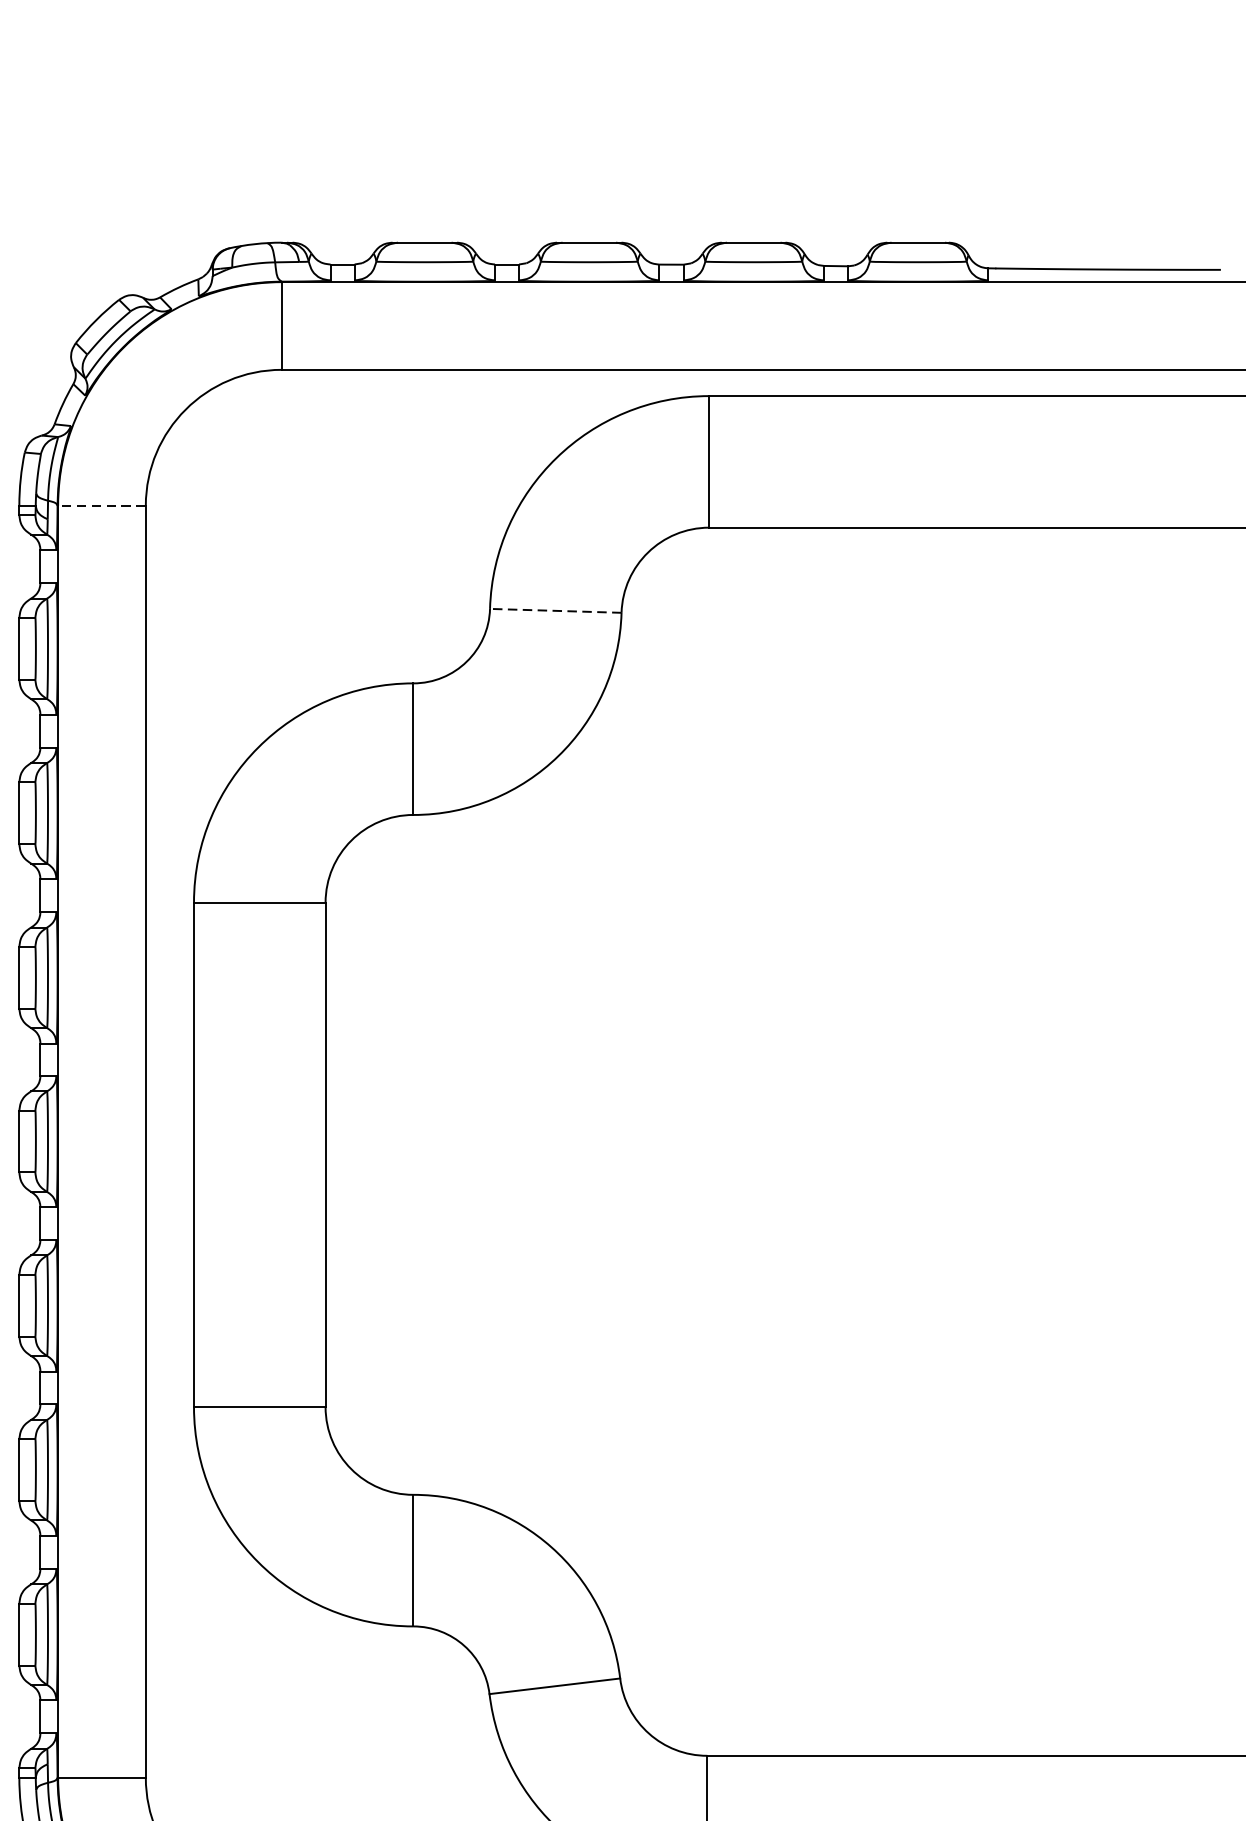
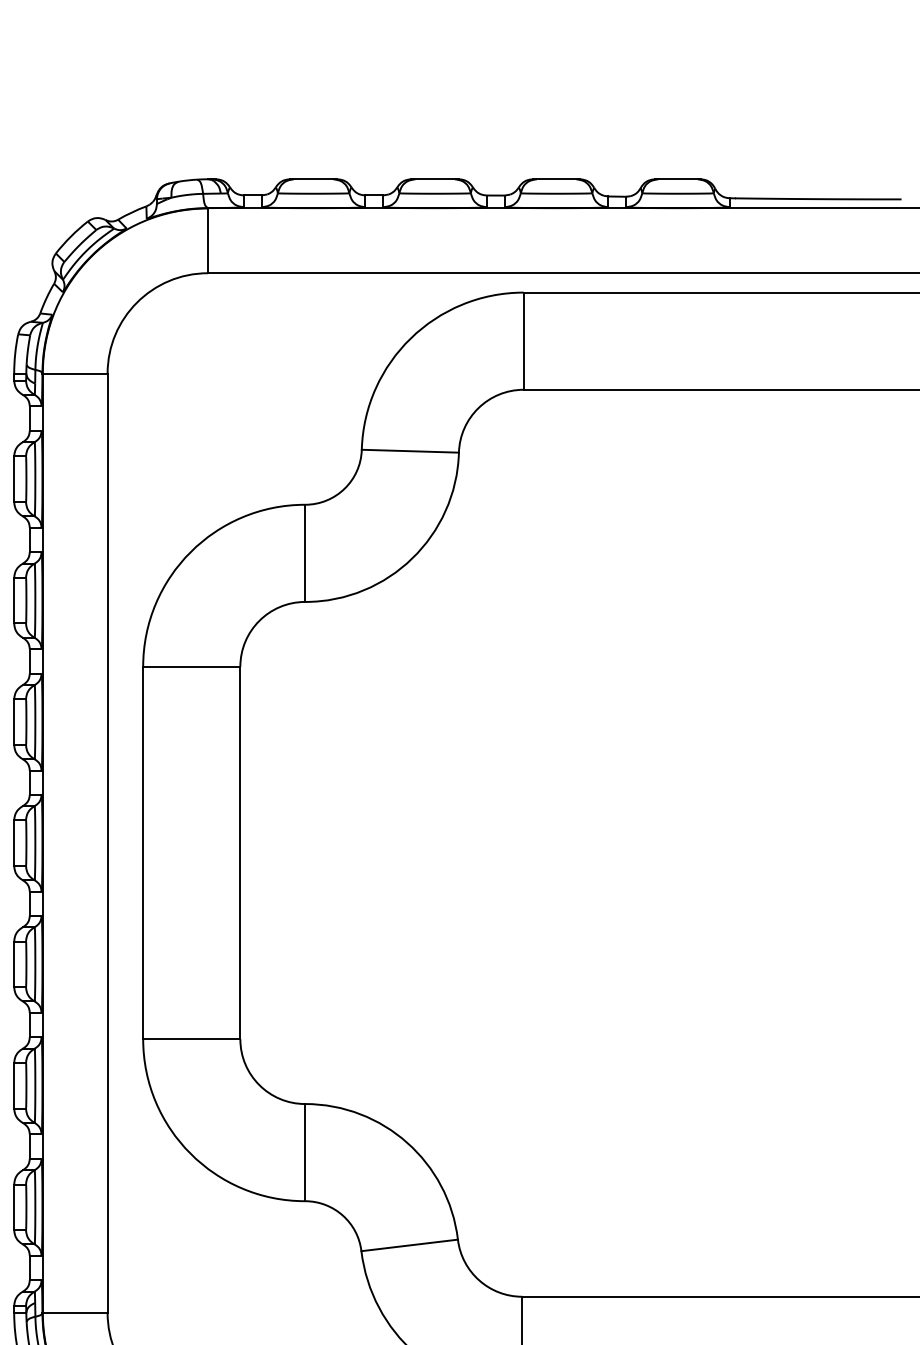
line: (102, 505) -> (75, 373), dashed -> solid
line: (555, 611) -> (410, 451), dashed -> solid

